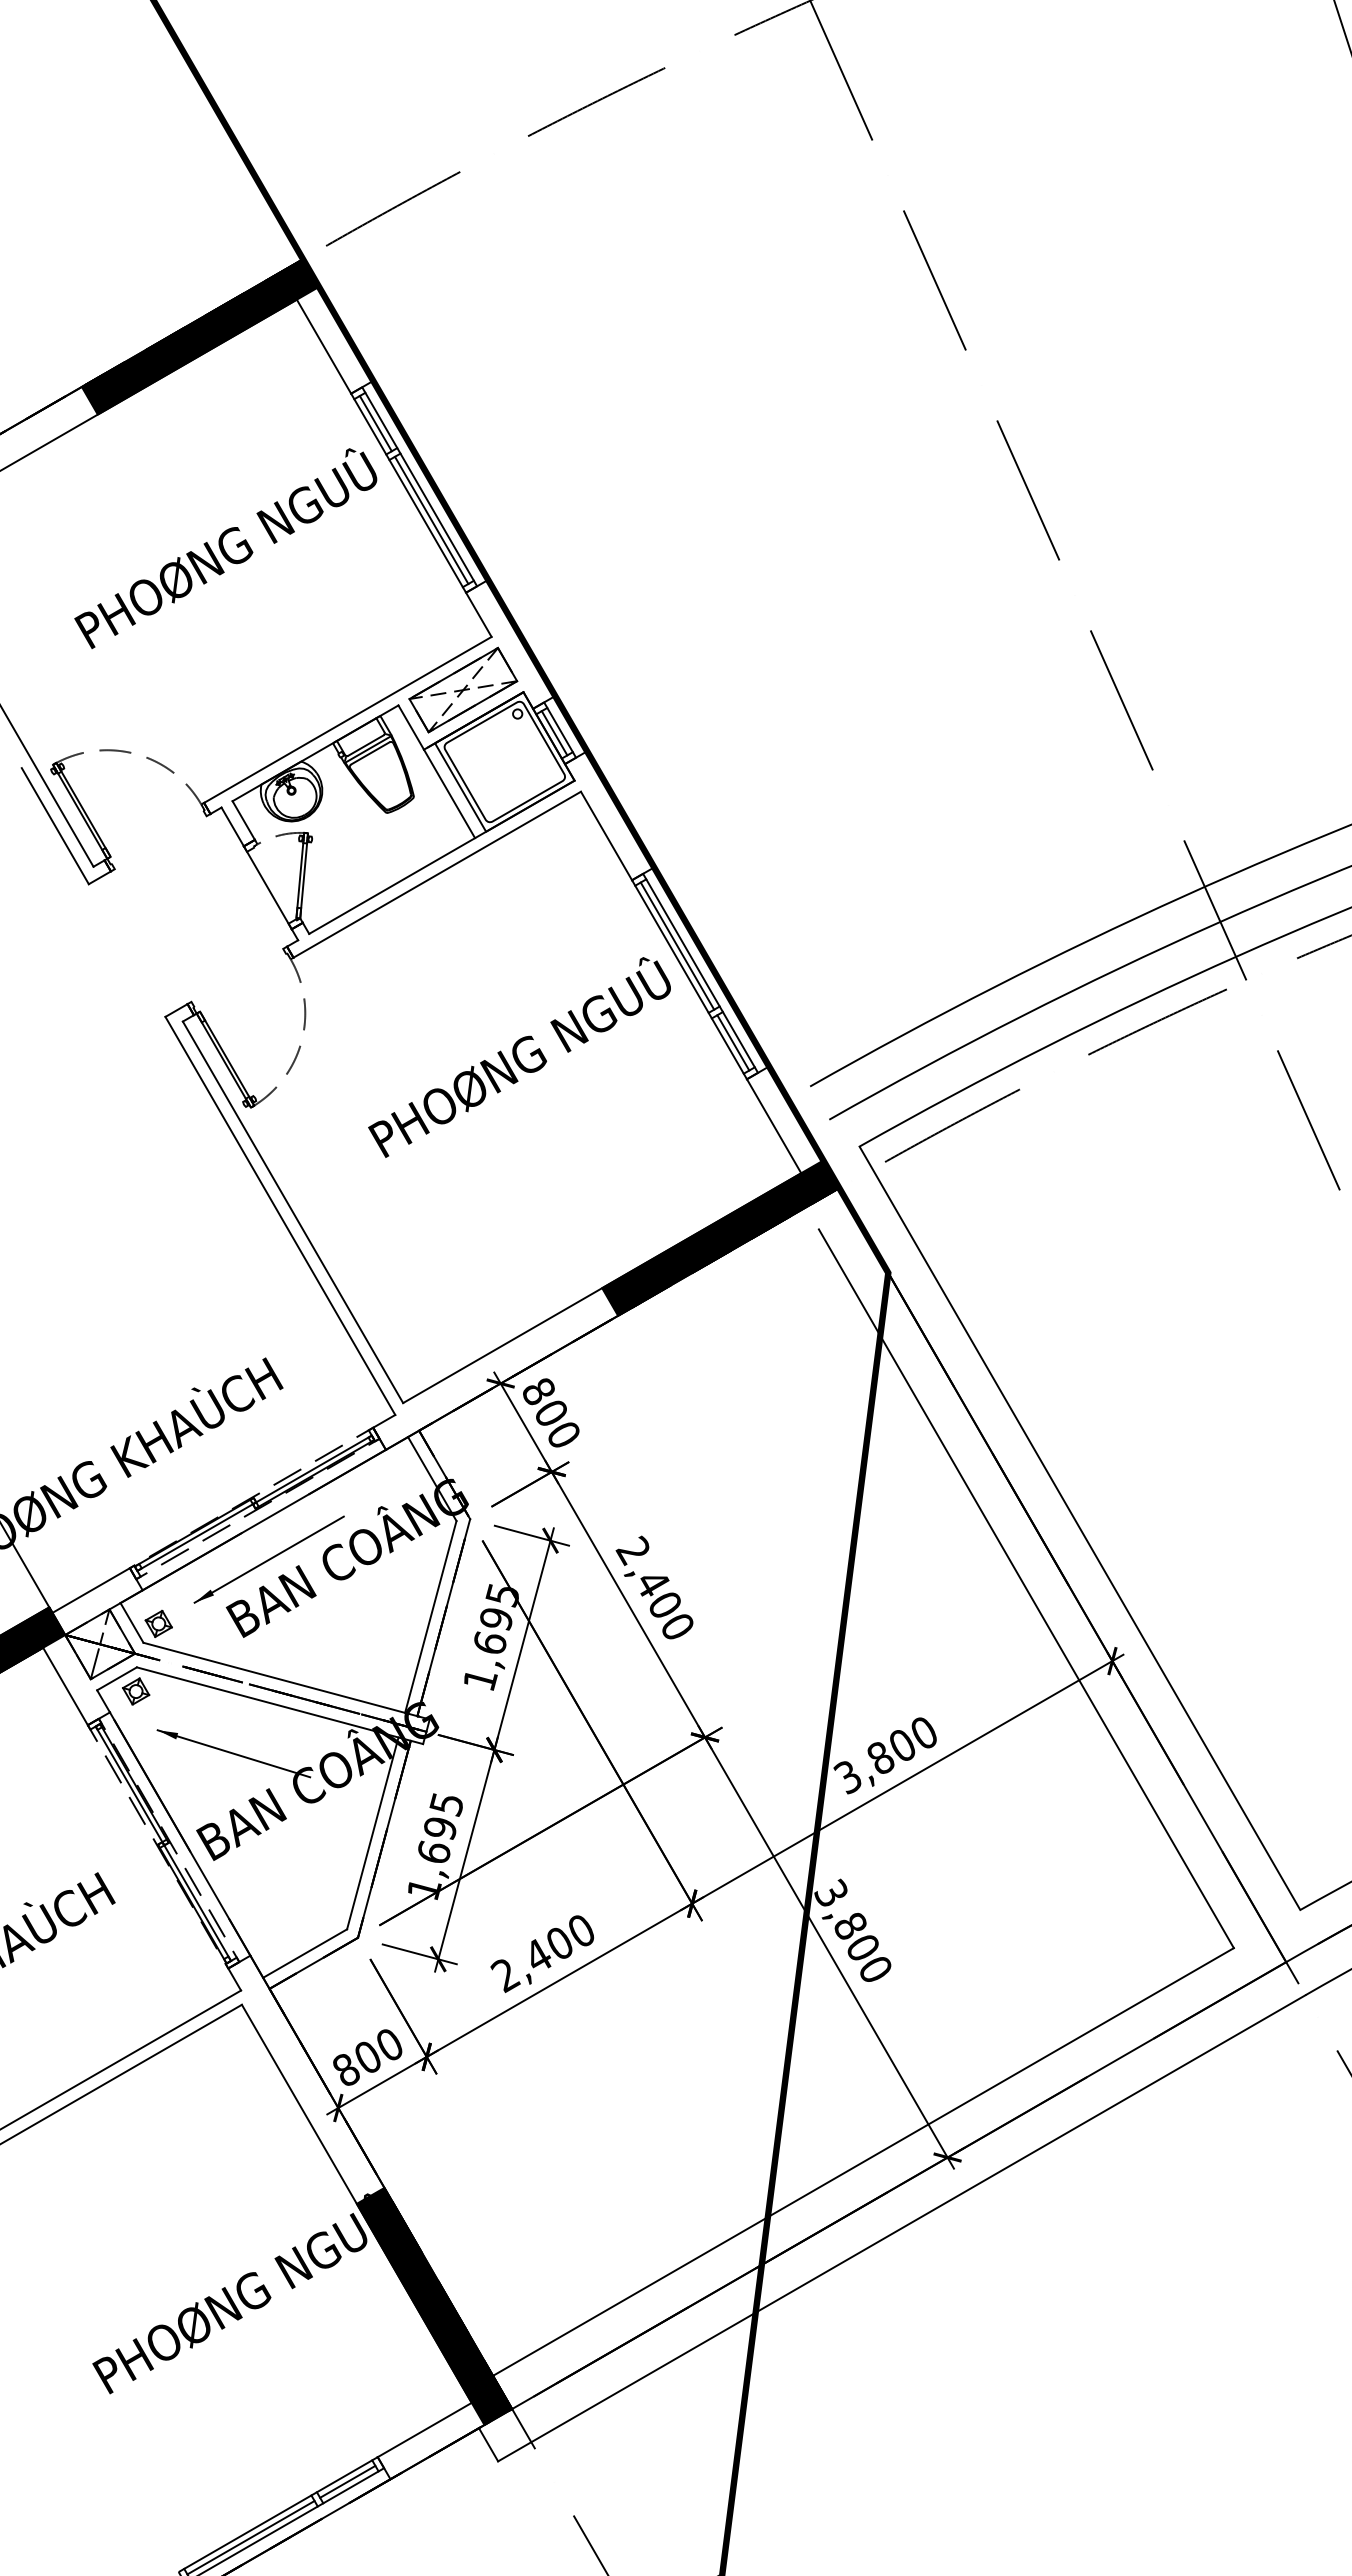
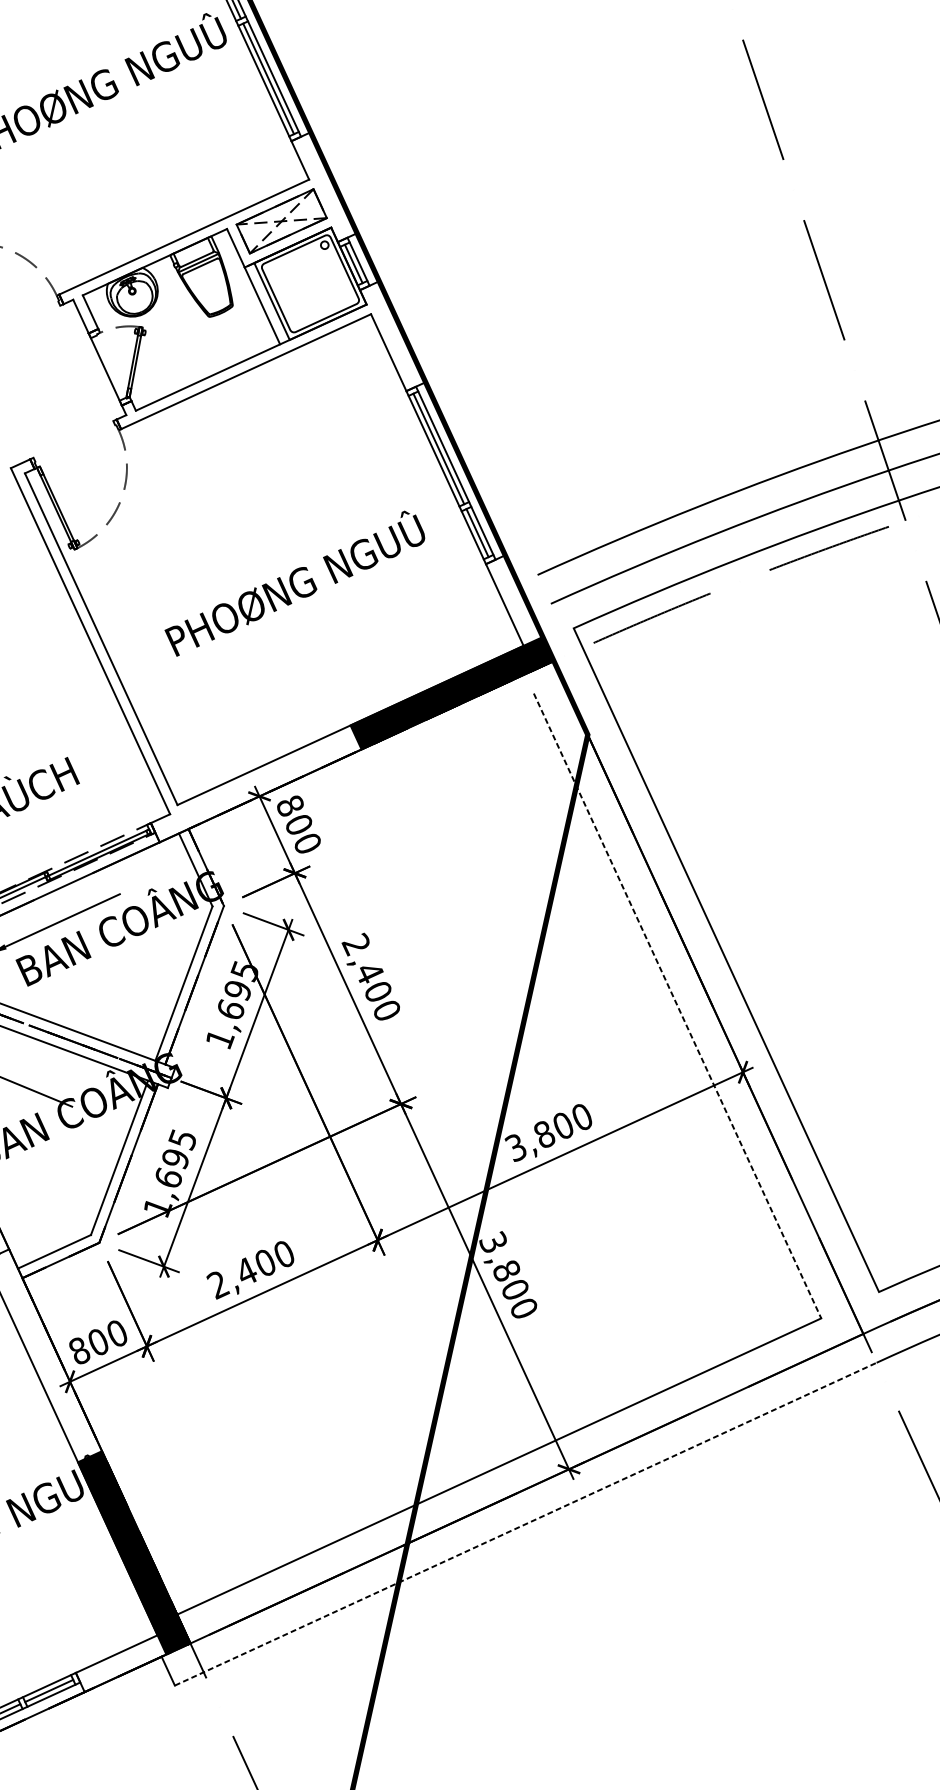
text: (519, 1057) -> (294, 584), moved
line: (1026, 1588) -> (677, 1005), solid -> dashed
line: (902, 2228) -> (526, 1524), solid -> dashed

